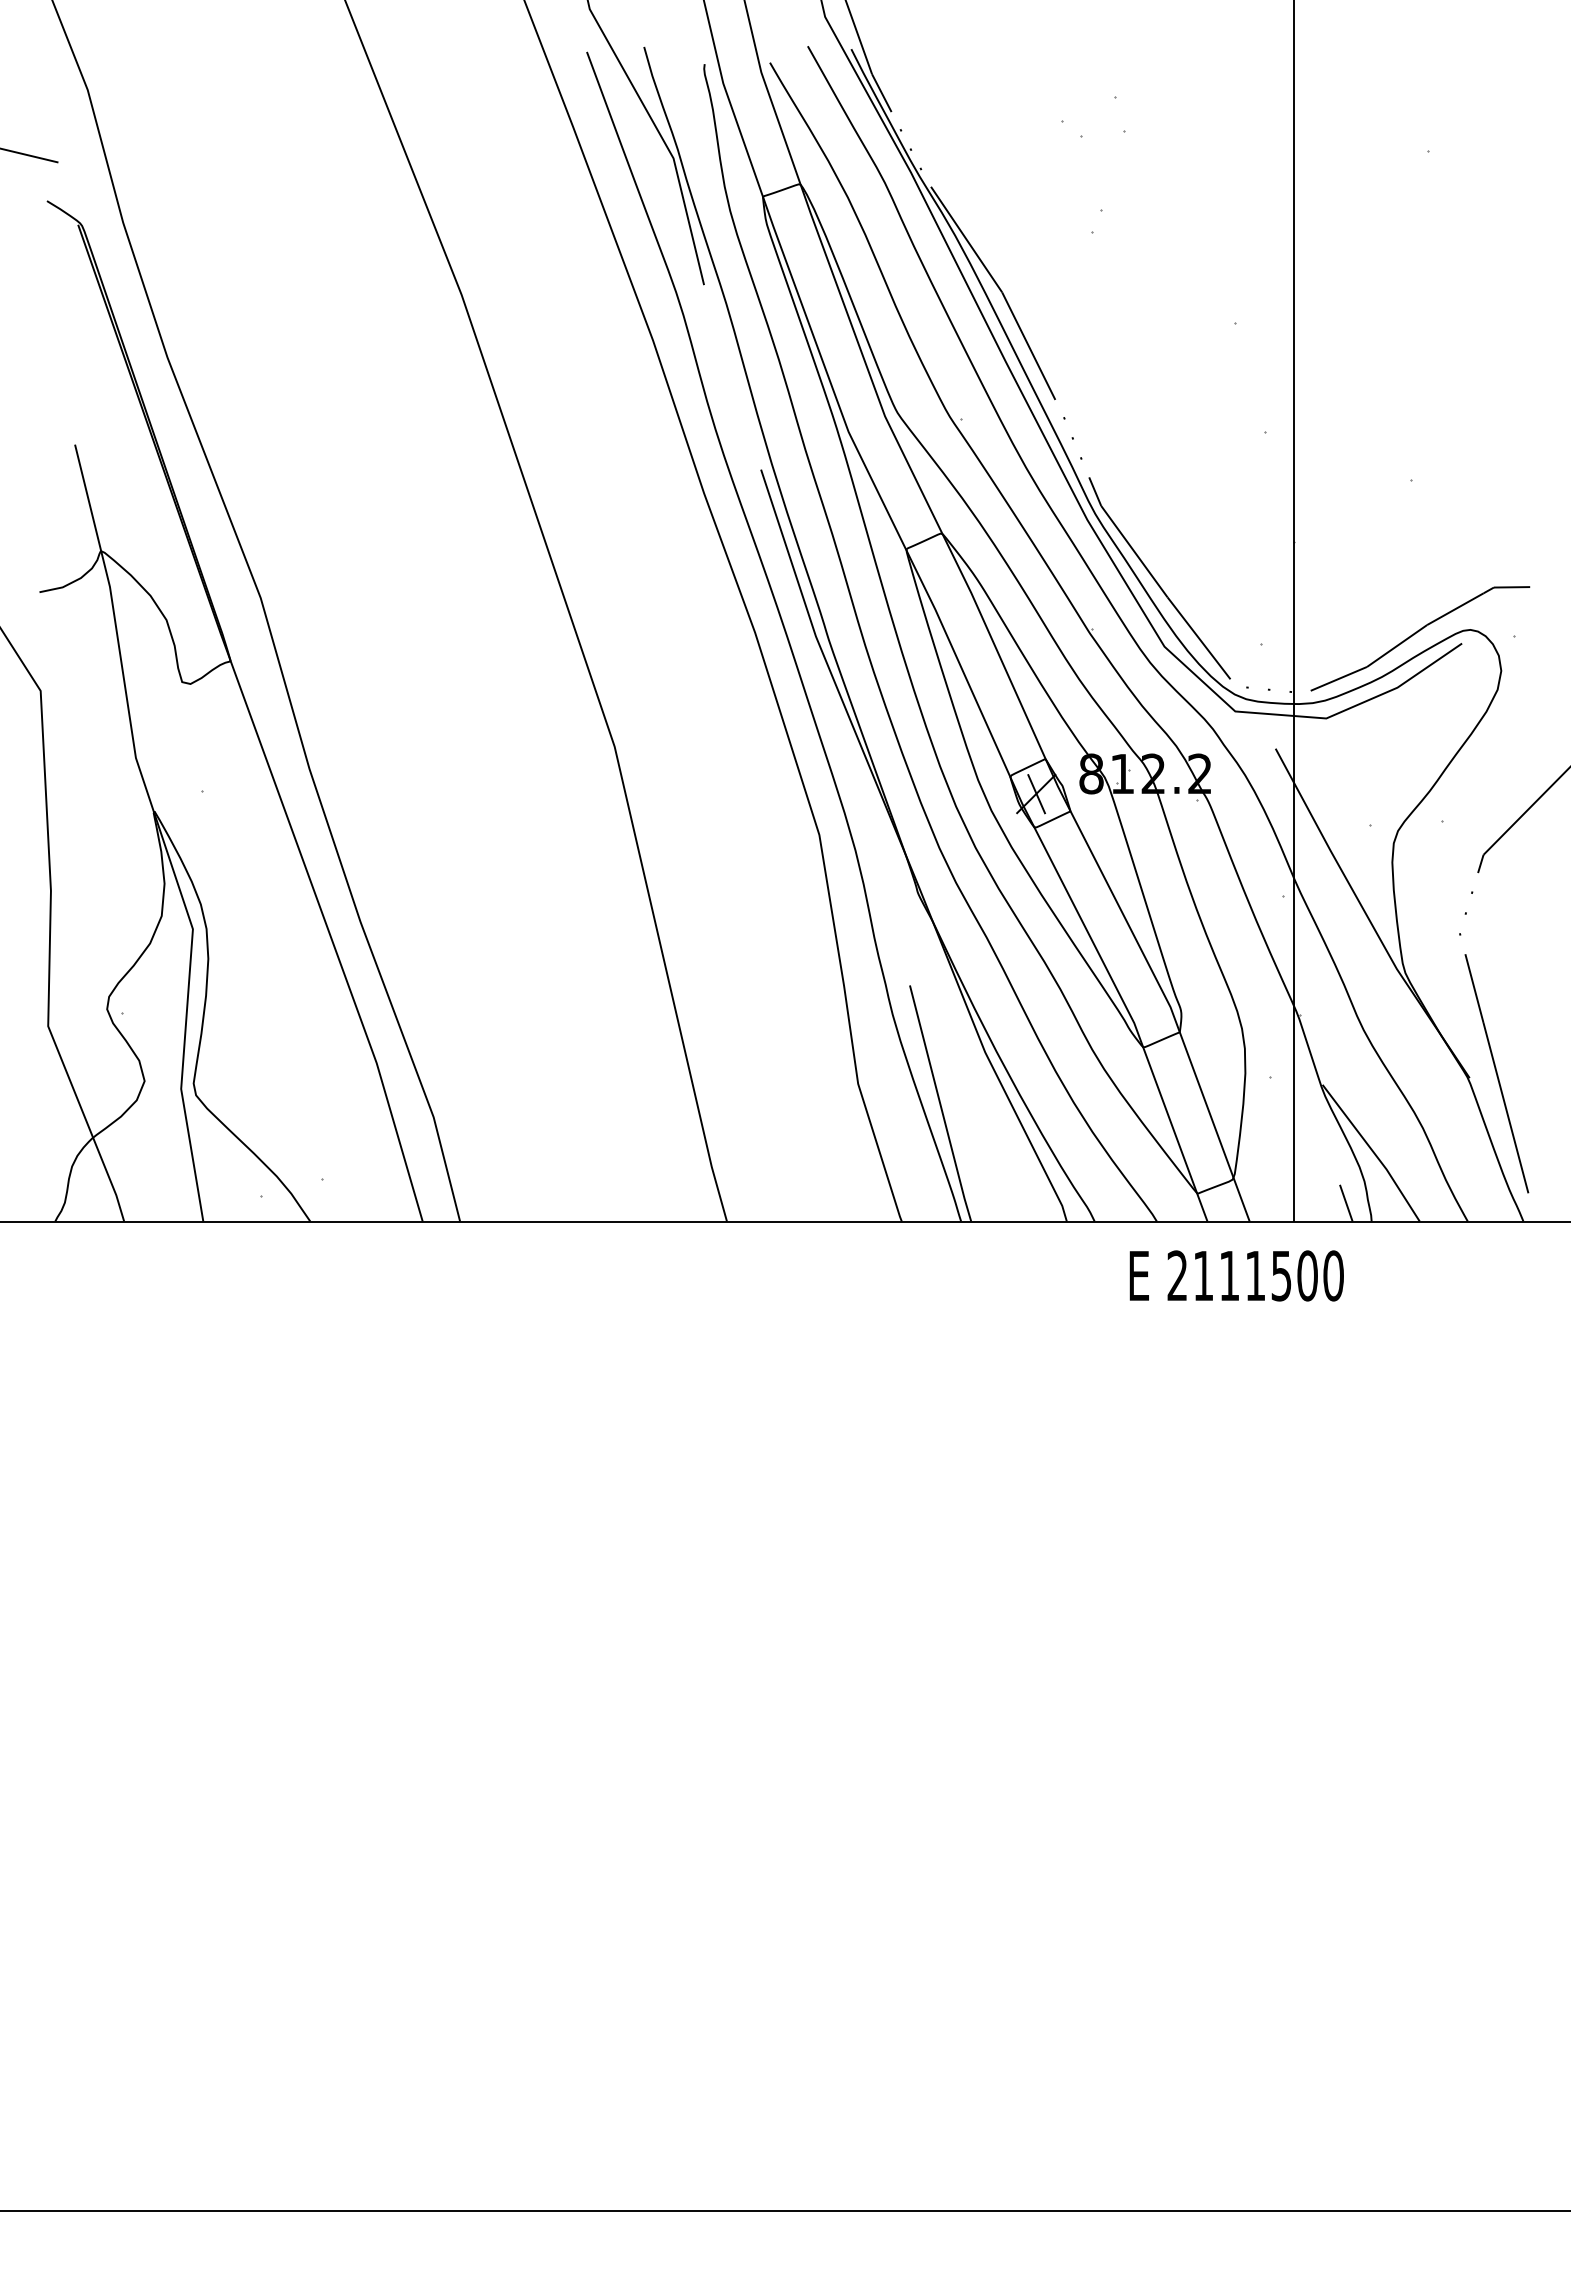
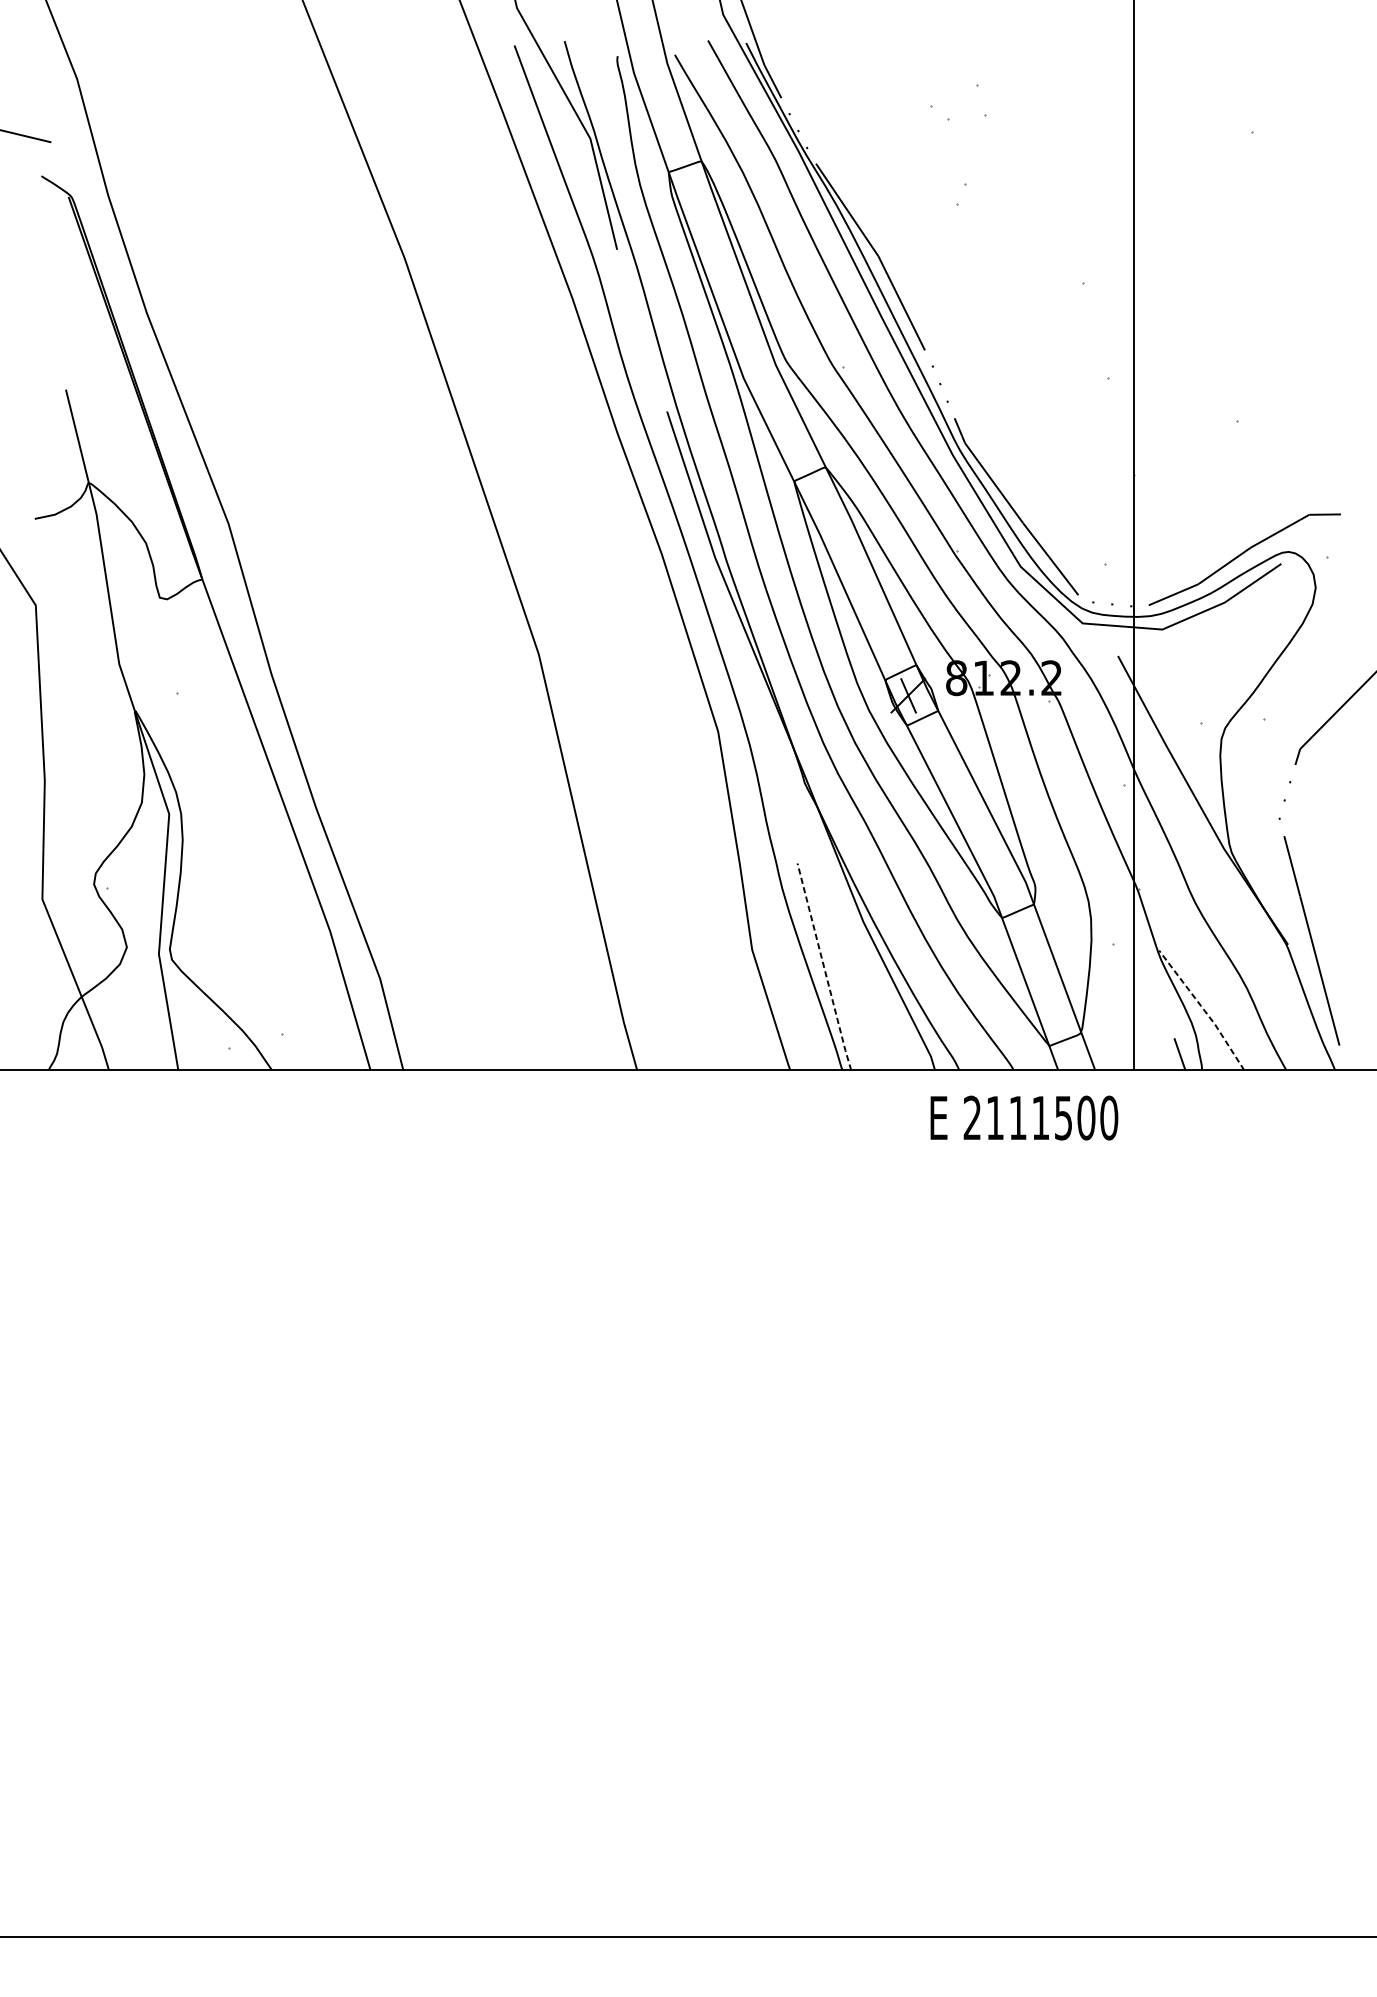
line: (940, 1104) -> (824, 967), solid -> dashed
line: (1373, 1152) -> (1203, 1009), solid -> dashed
text: (1236, 1275) -> (1024, 1117), moved

